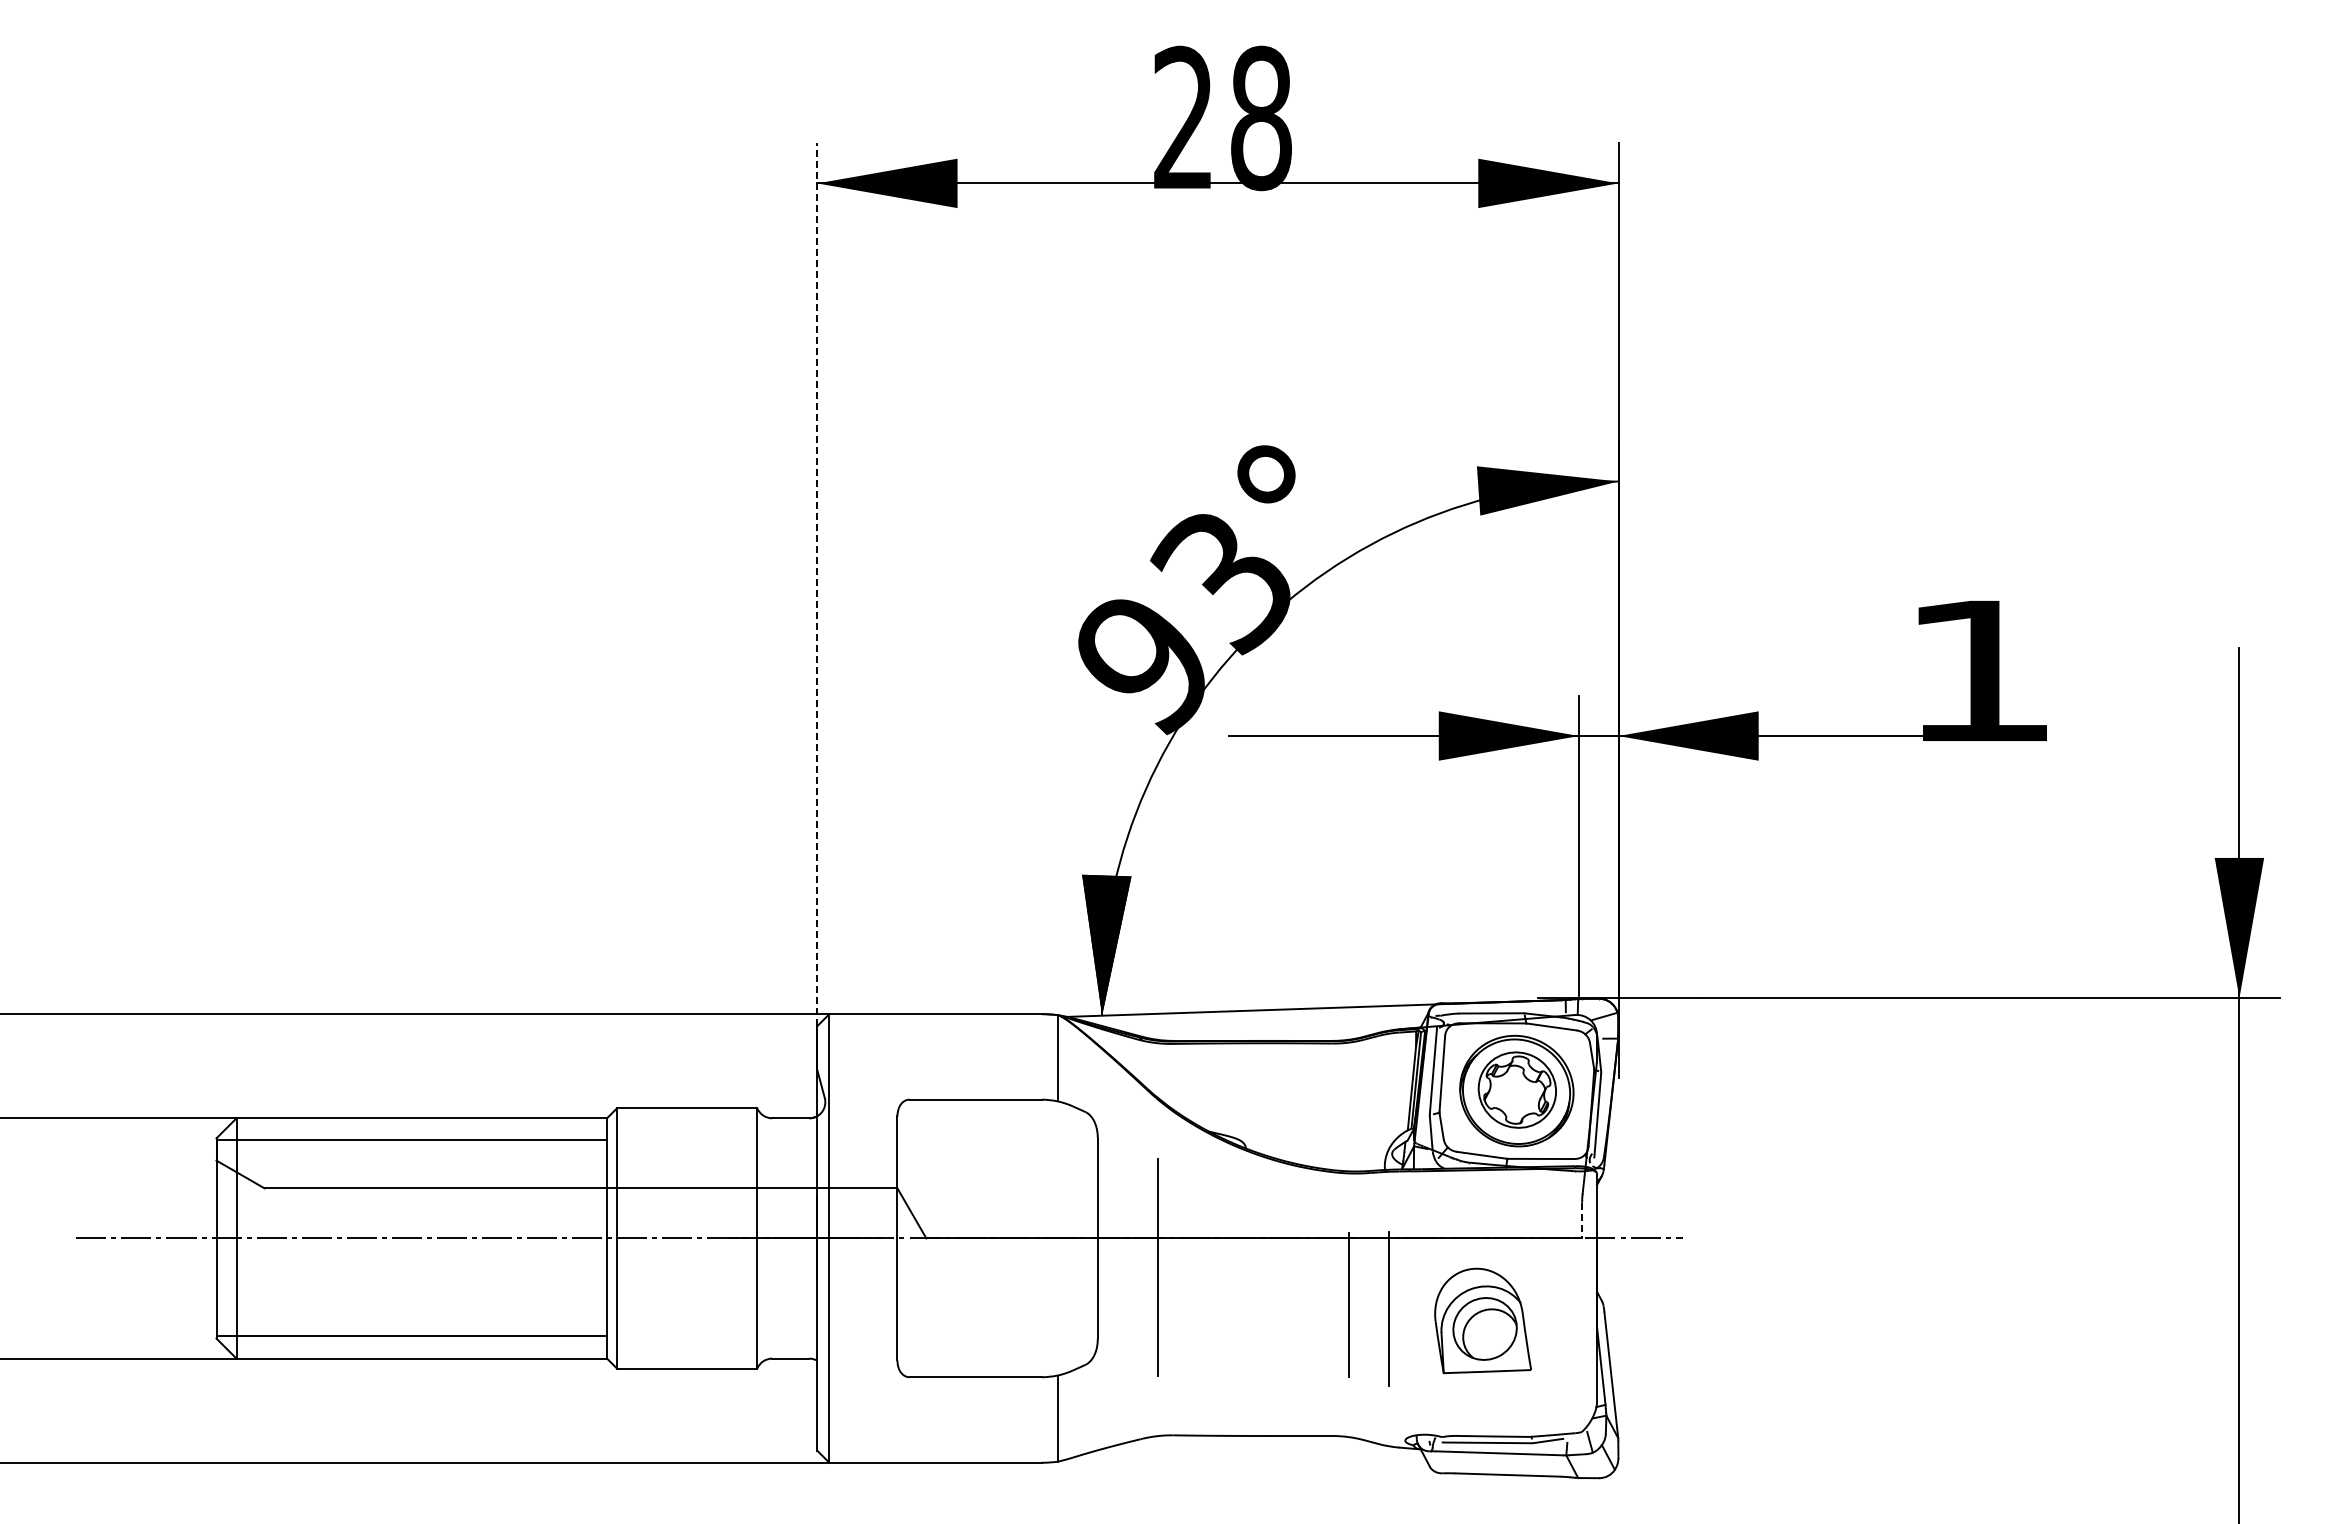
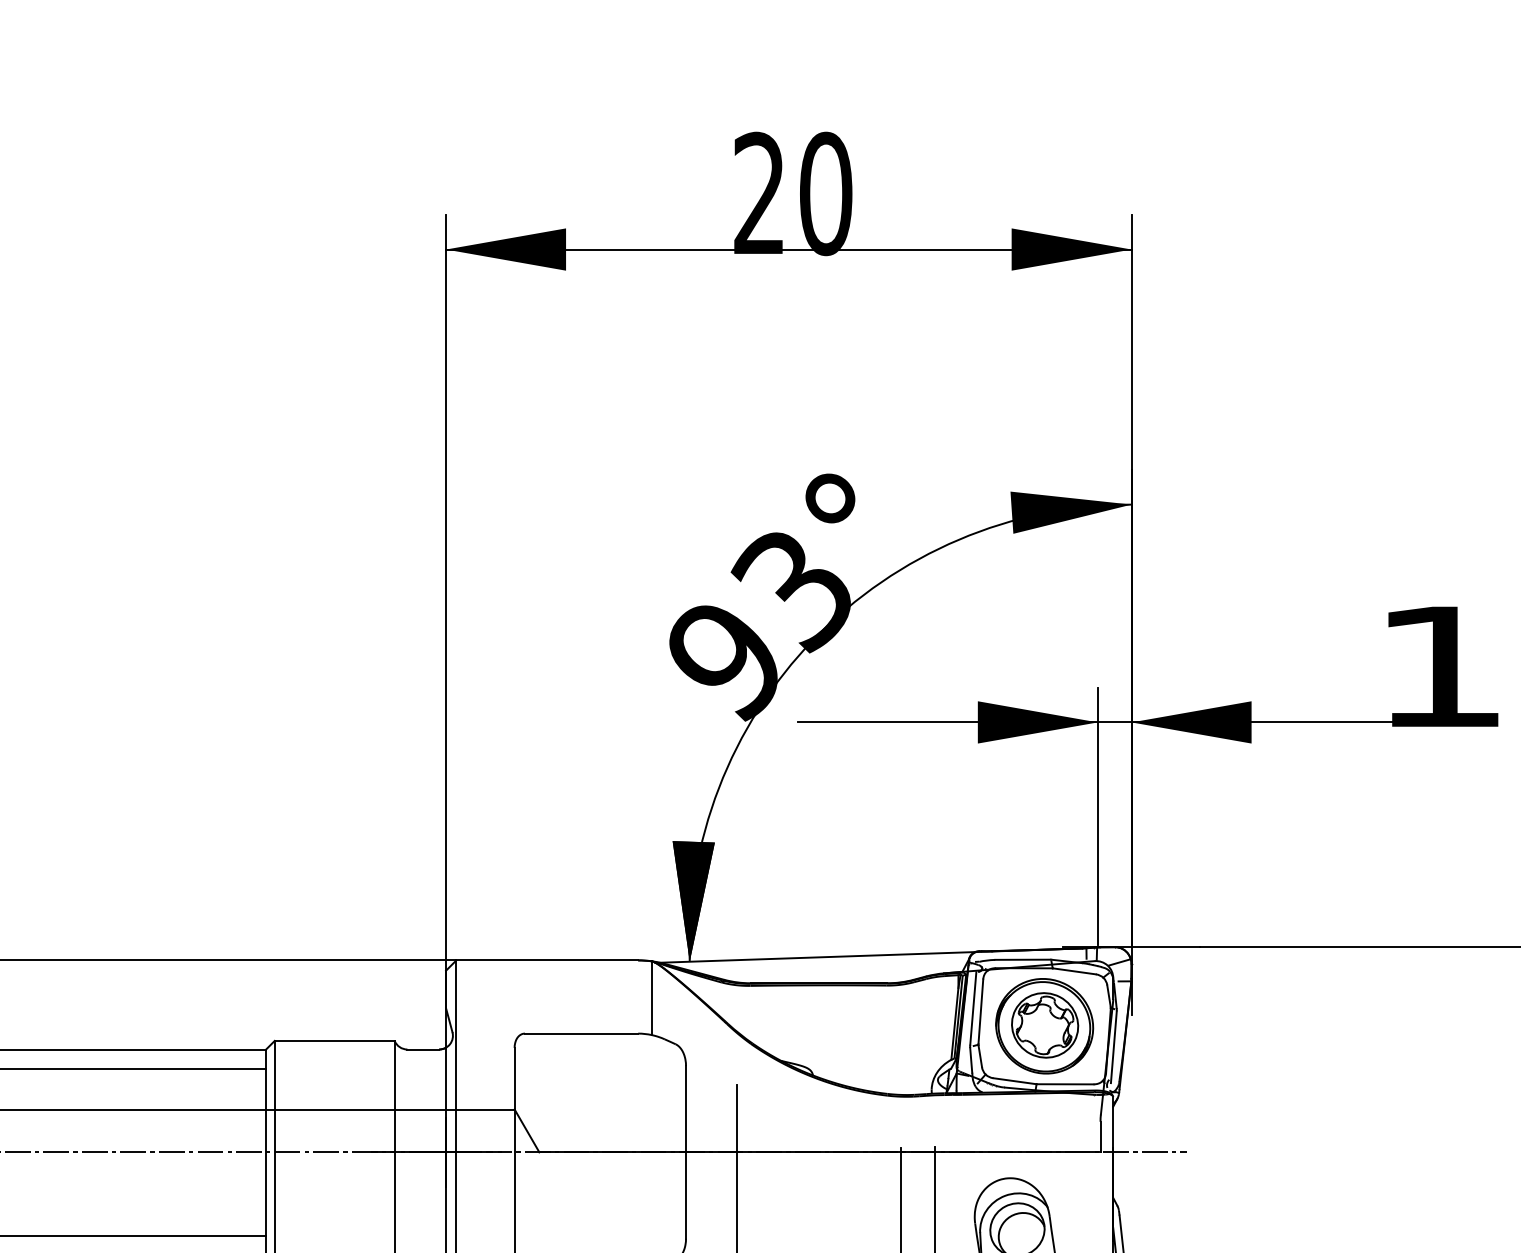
text: (1261, 117) -> (826, 193), 28 -> 20
line: (817, 584) -> (446, 592), dashed -> solid
line: (1582, 1220) -> (1100, 1136), dashed -> solid

